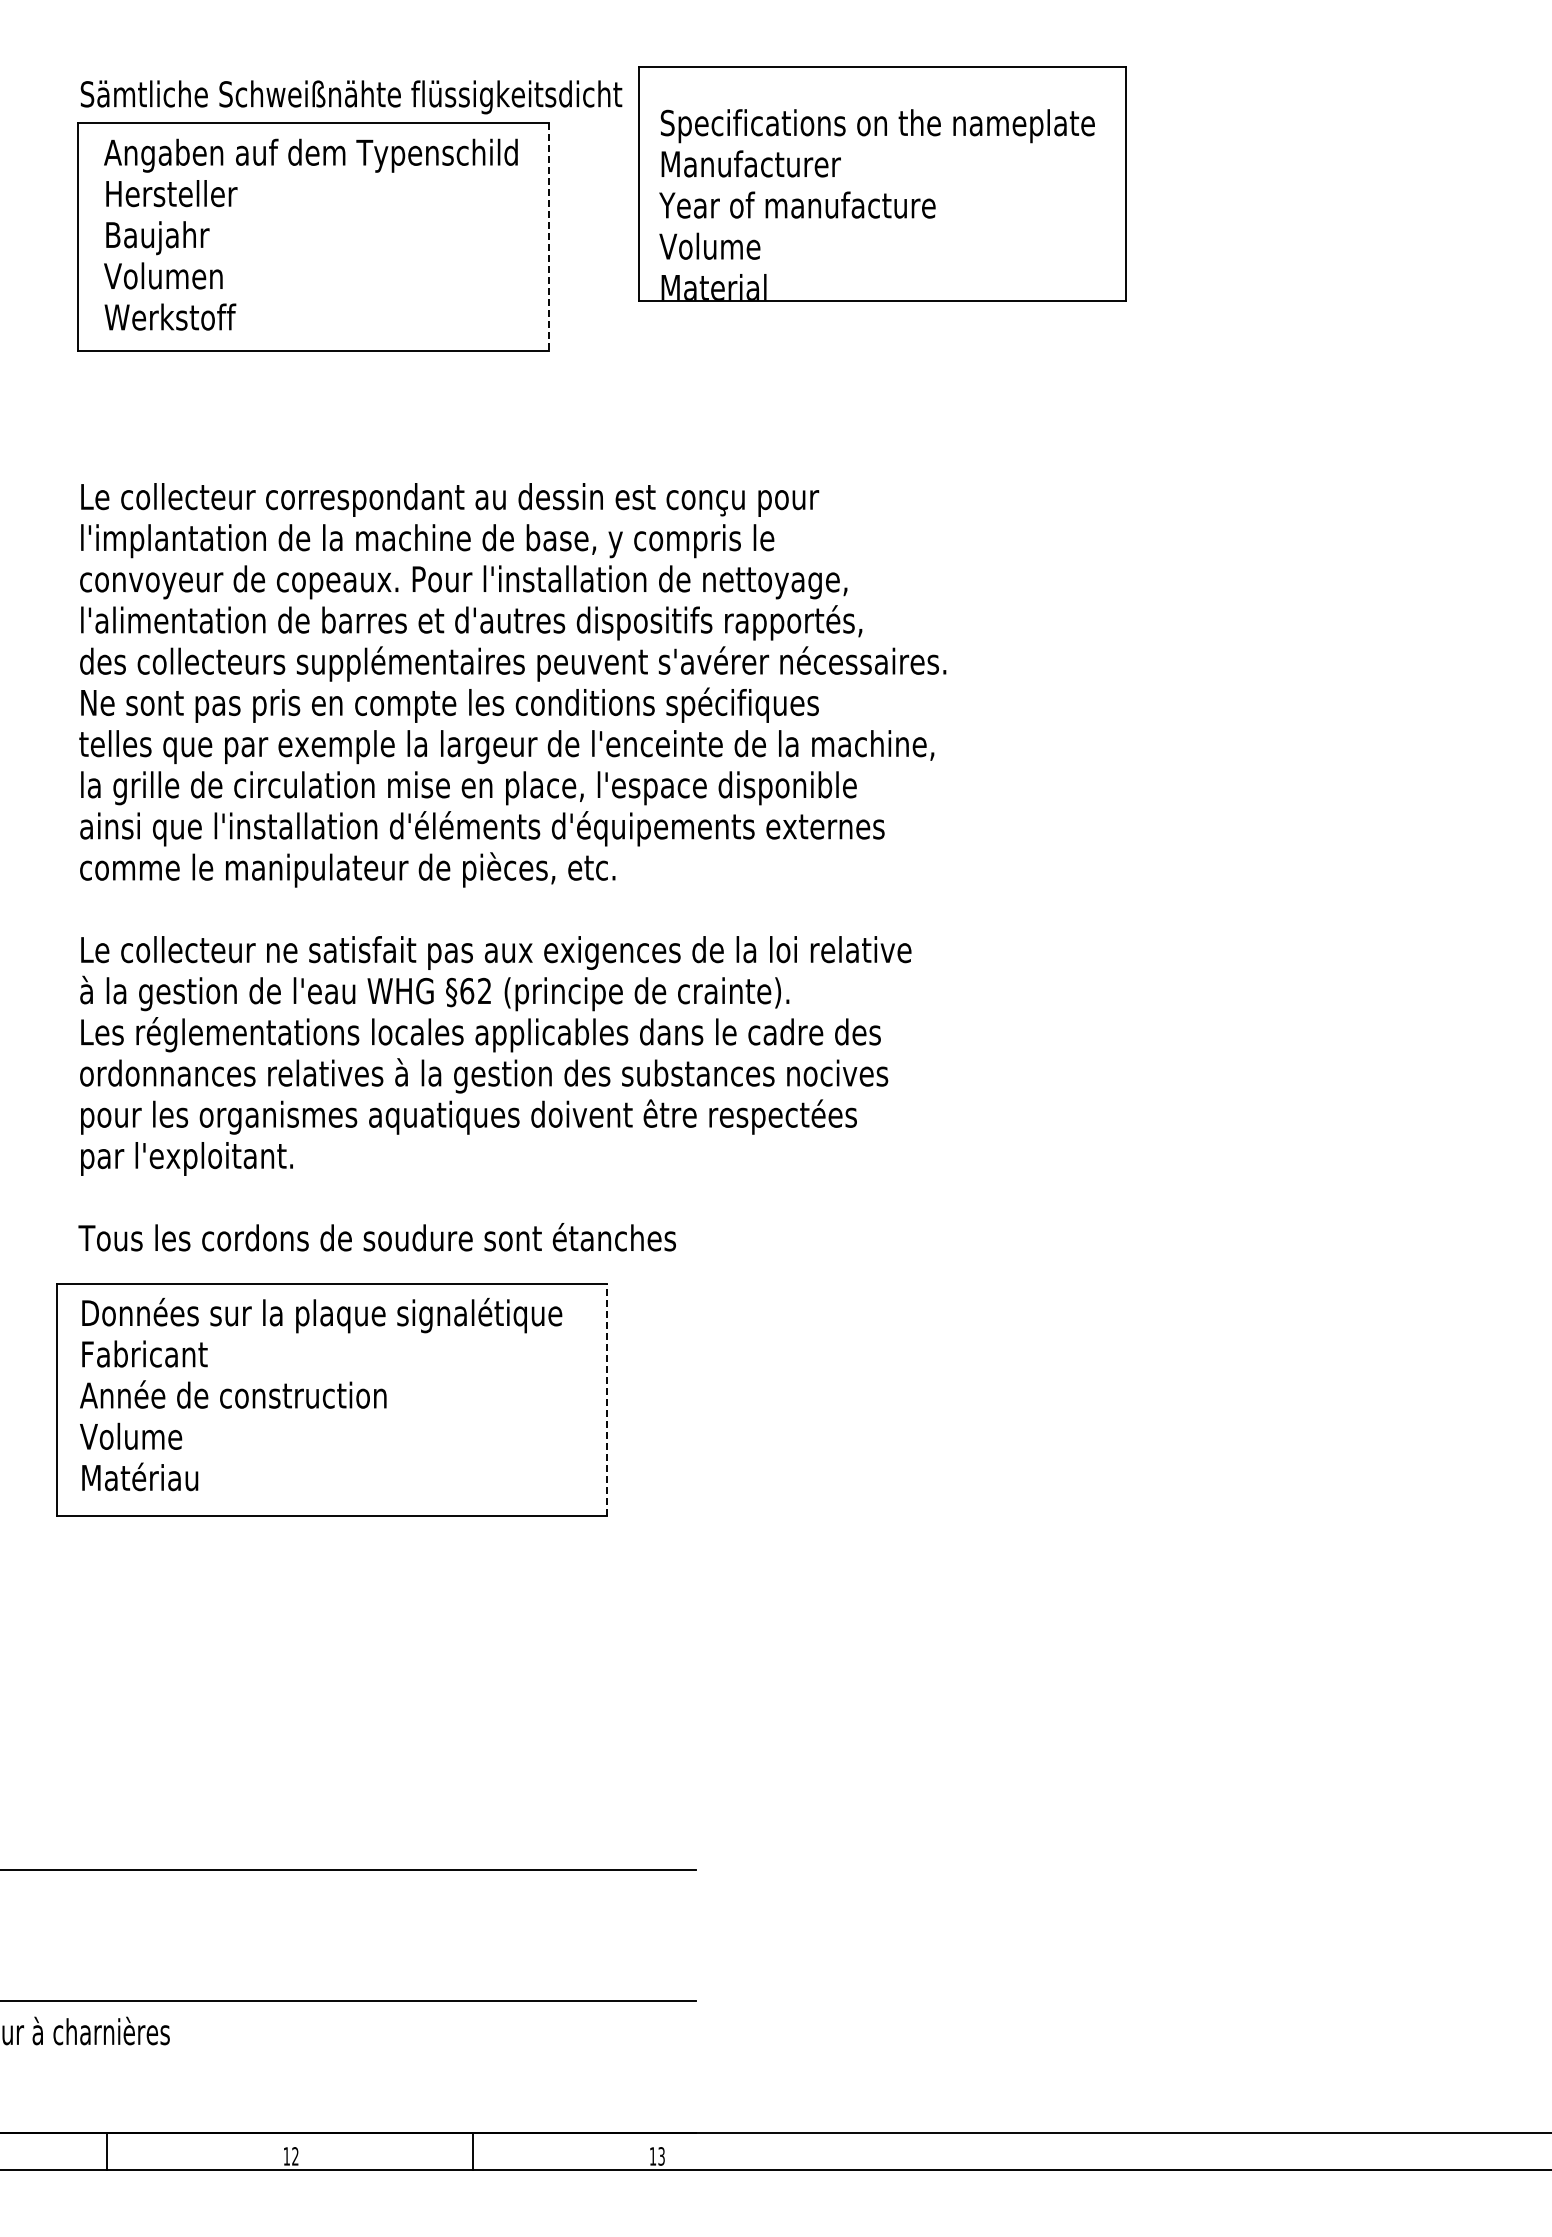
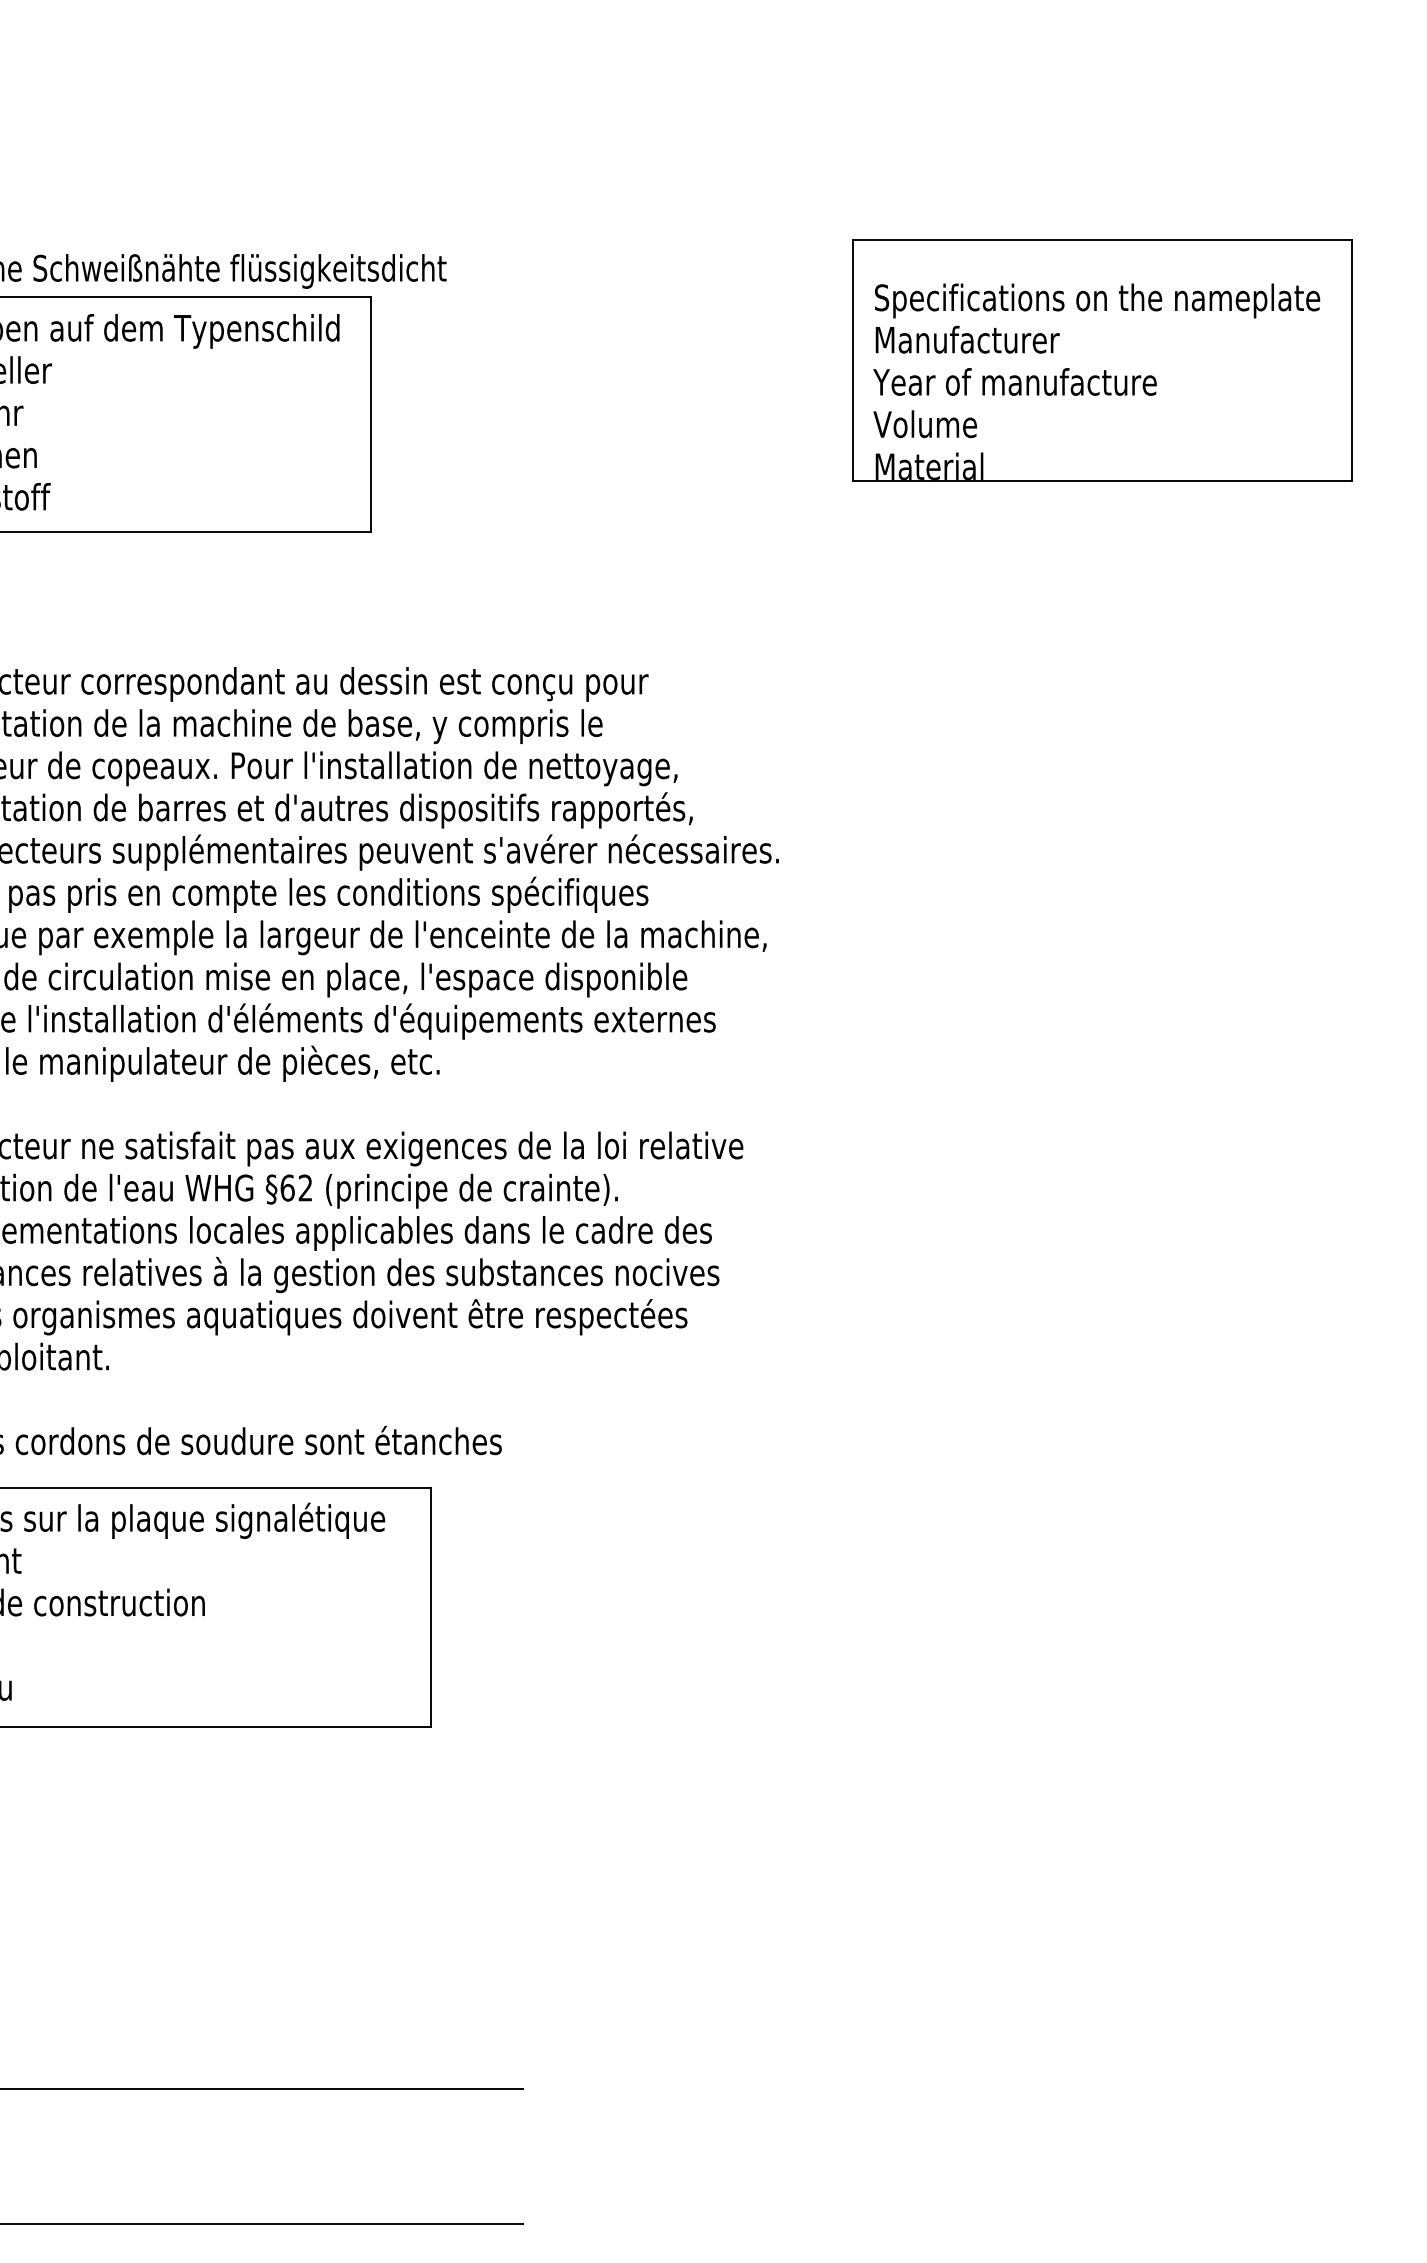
part: (882, 183) -> (1102, 359), moved
line: (548, 237) -> (371, 415), dashed -> solid
line: (606, 1399) -> (430, 1606), dashed -> solid

